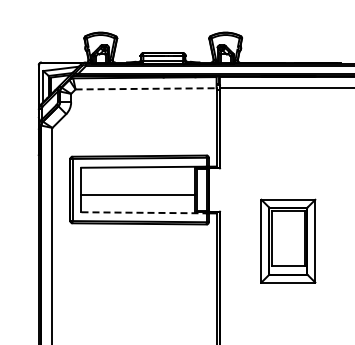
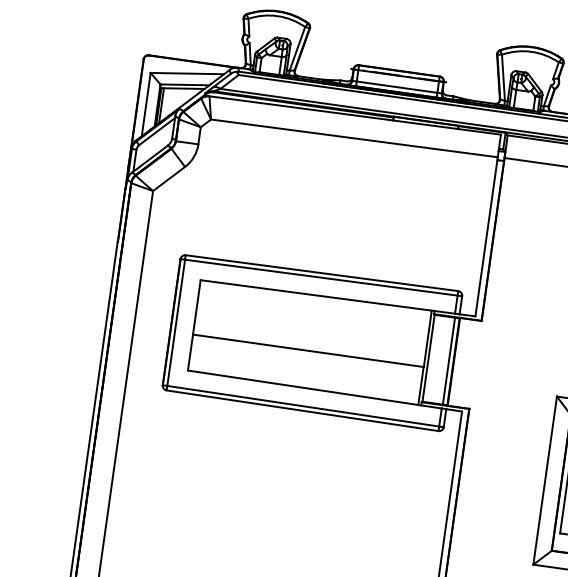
line: (146, 88) -> (355, 137), dashed -> solid
line: (144, 212) -> (315, 389), dashed -> solid

